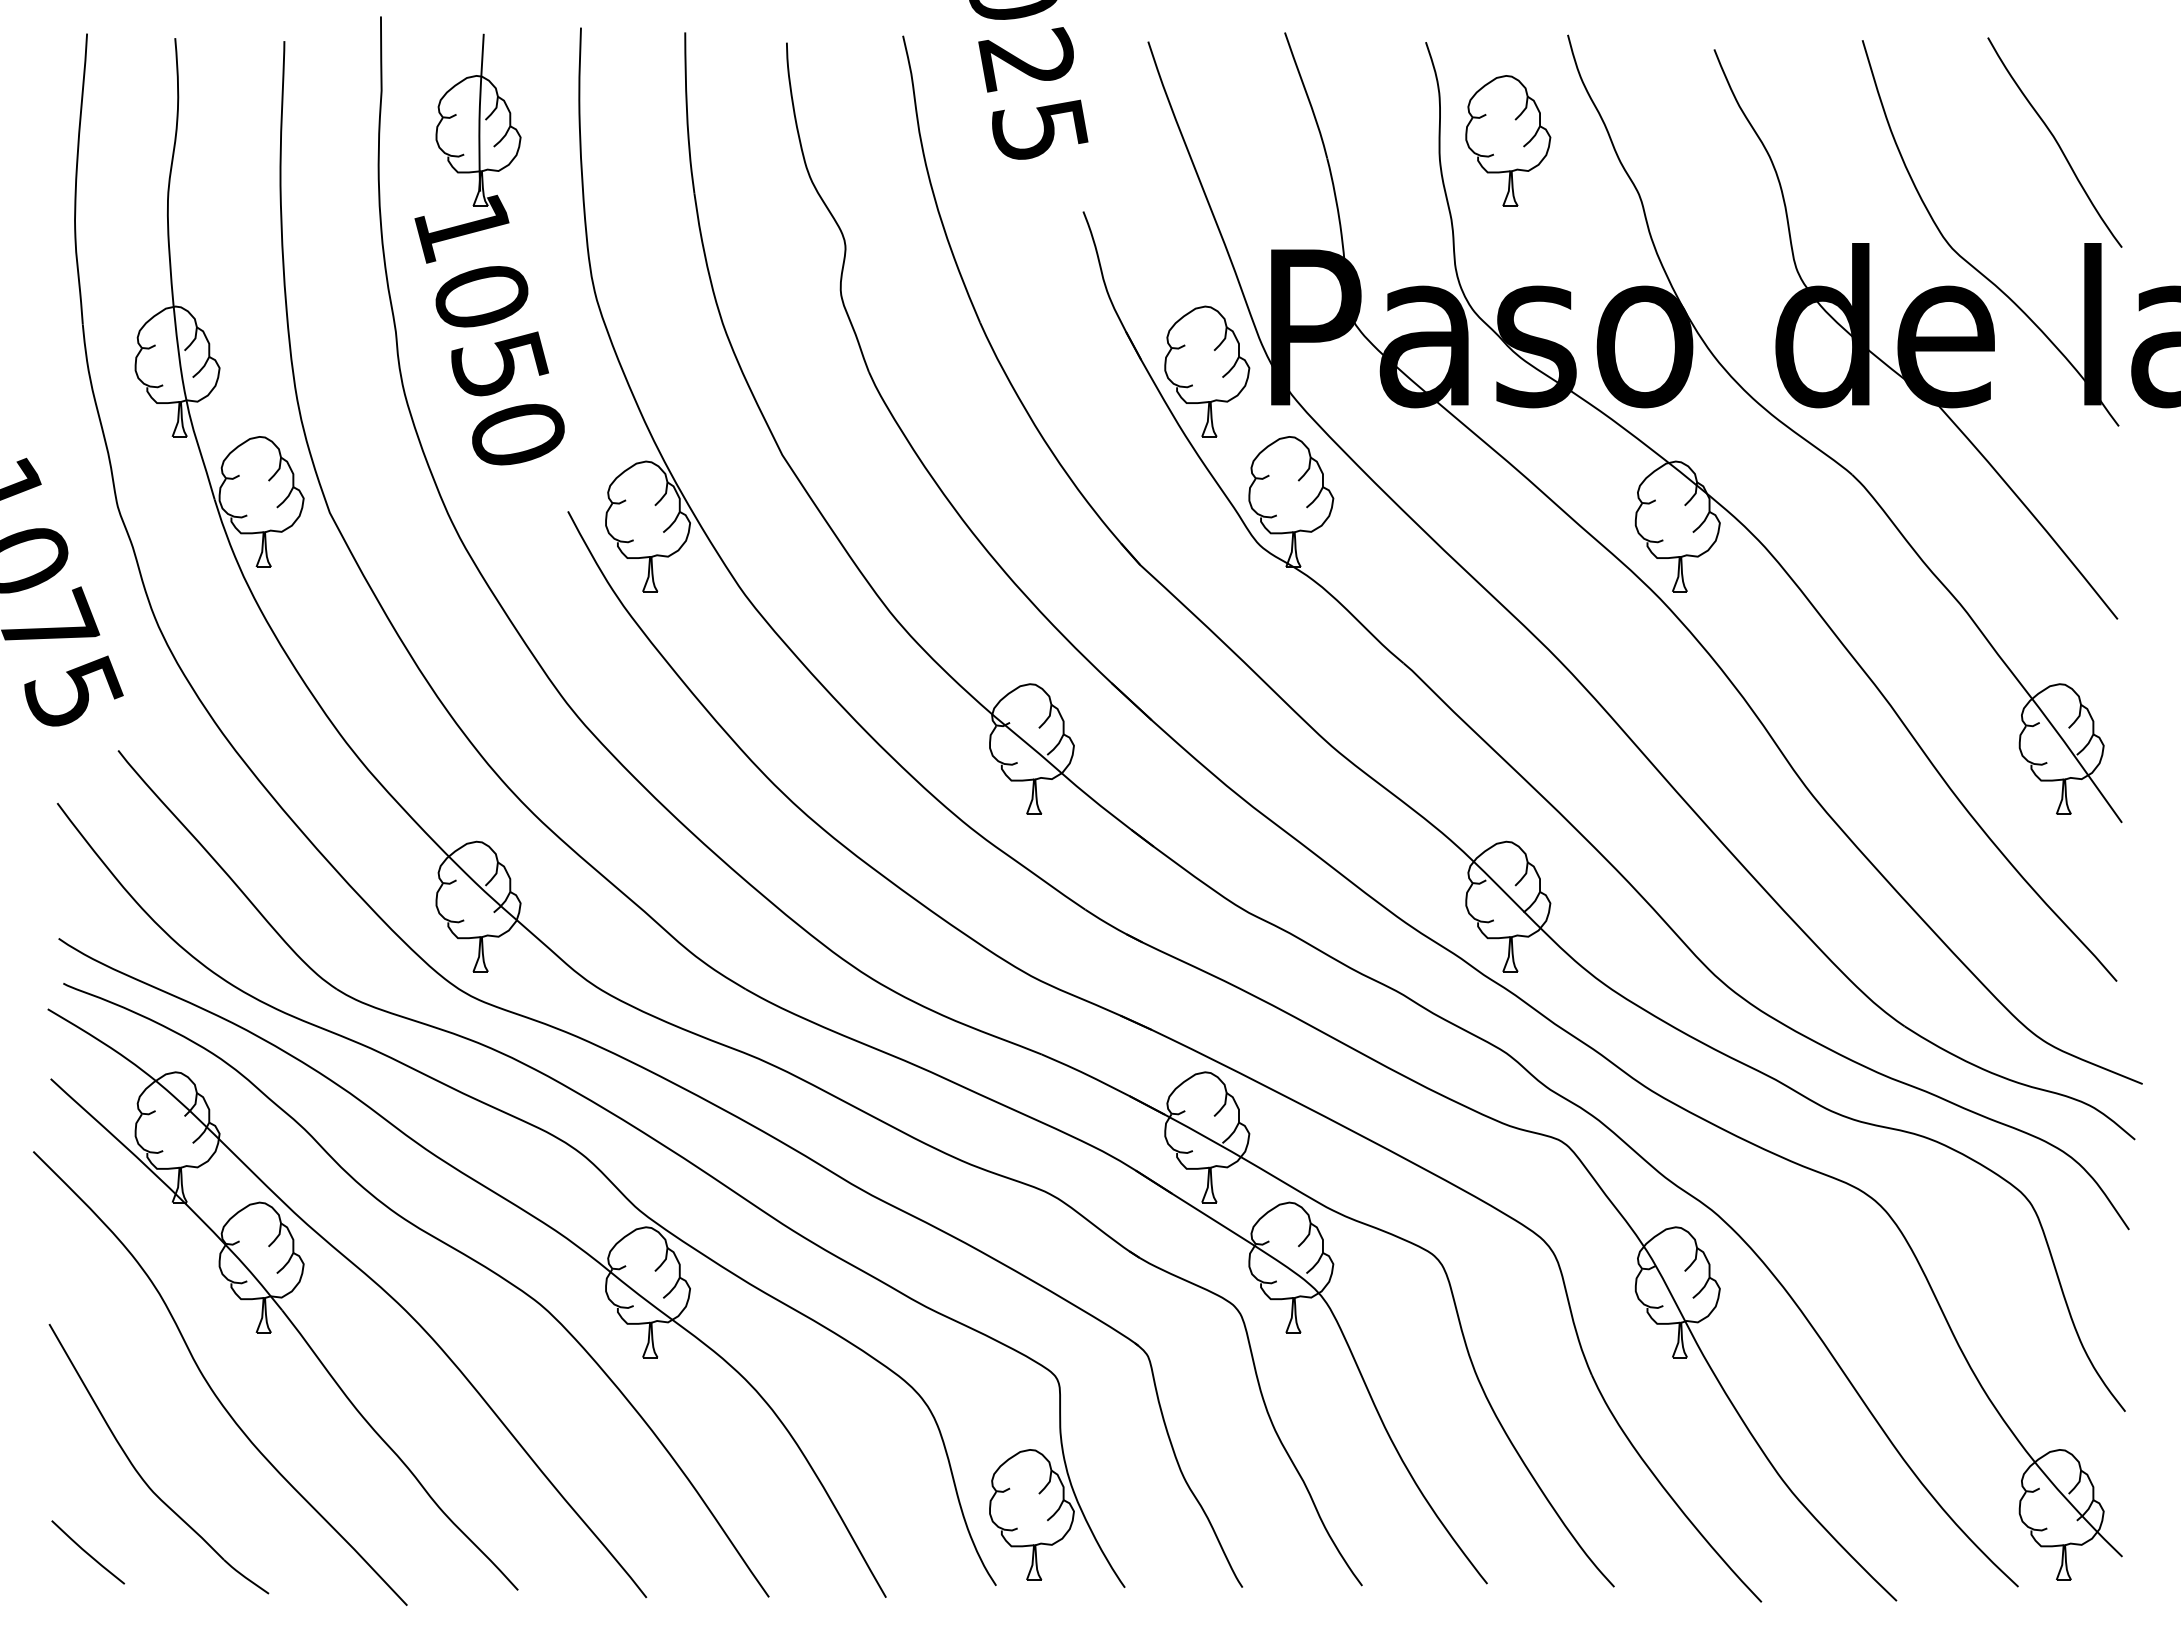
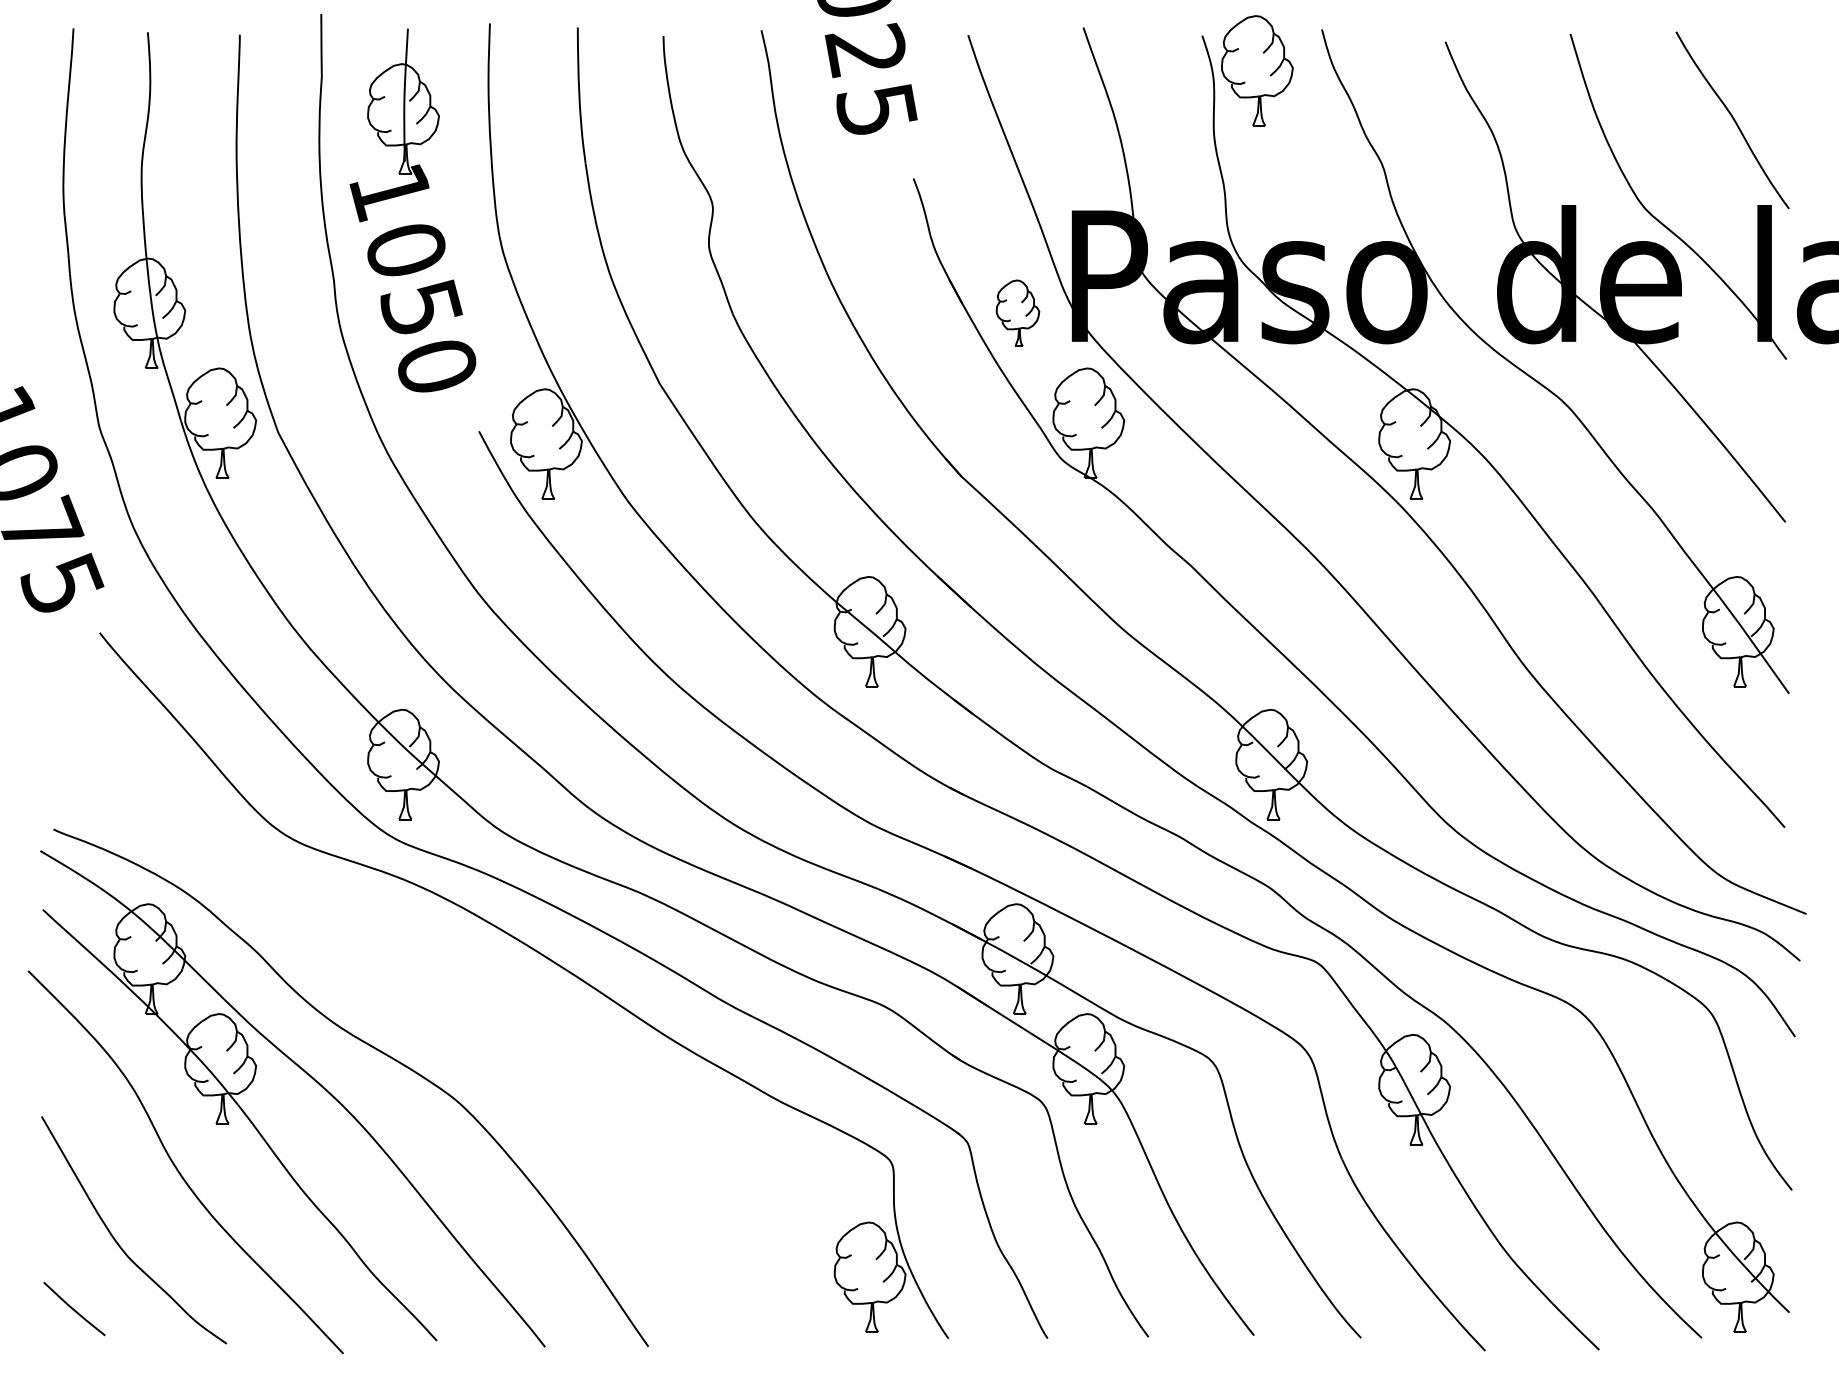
part: (1508, 140) -> (1257, 70), moved
part: (1207, 371) -> (1018, 313), size x0.6
part: (521, 1207) -> (439, 1018), removed

